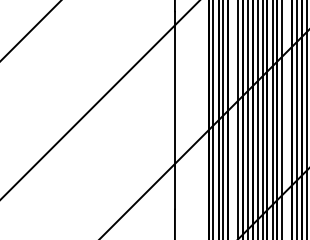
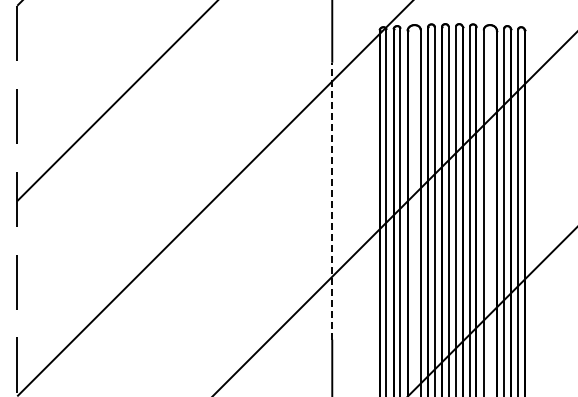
line: (175, 109) -> (332, 200), solid -> dashed

